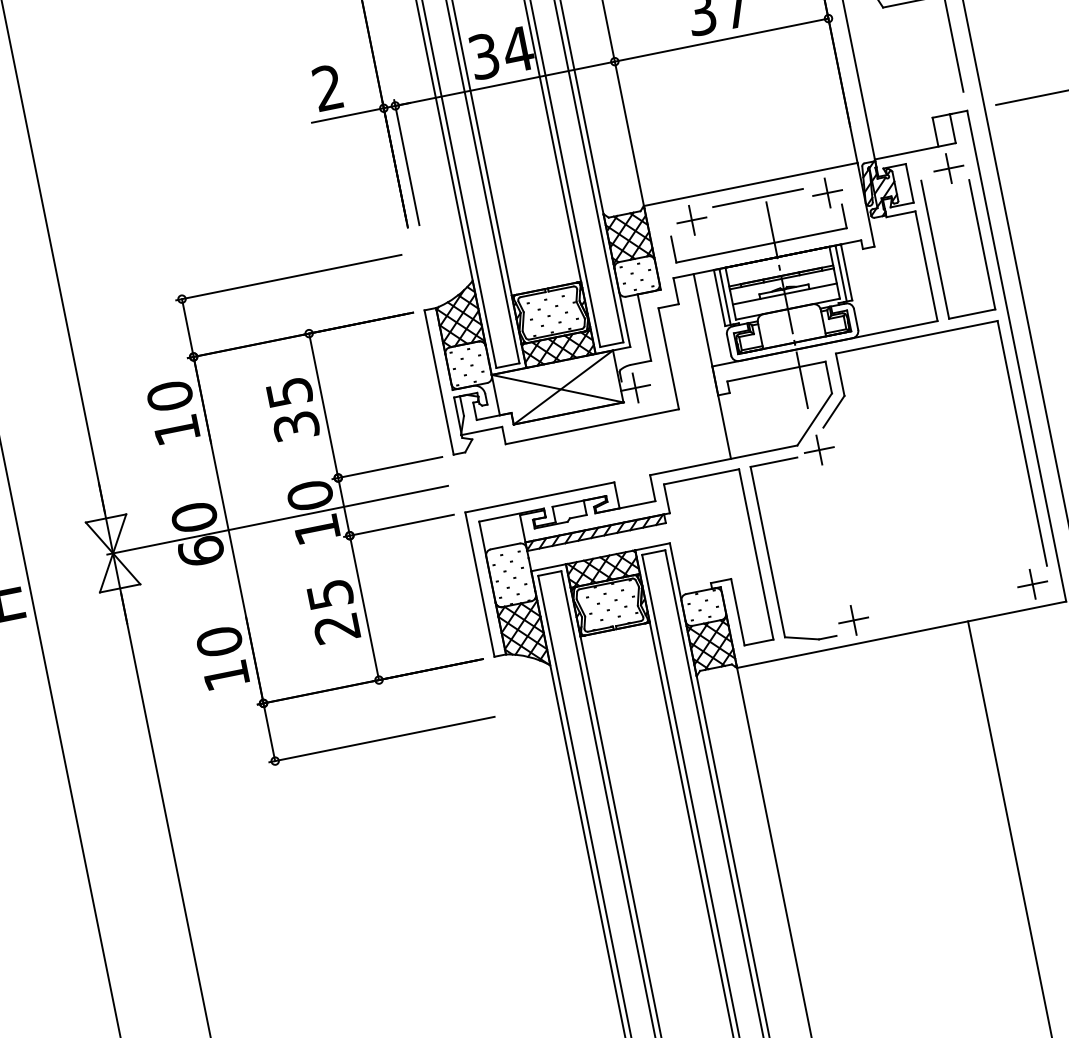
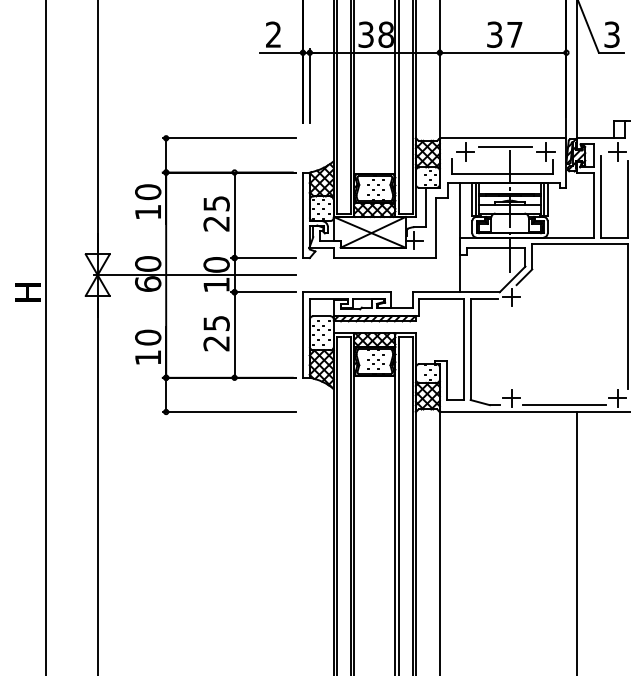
text: (516, 49) -> (385, 34), 34 -> 38
text: (295, 425) -> (216, 223), 35 -> 25
line: (945, 614) -> (564, 405), added

